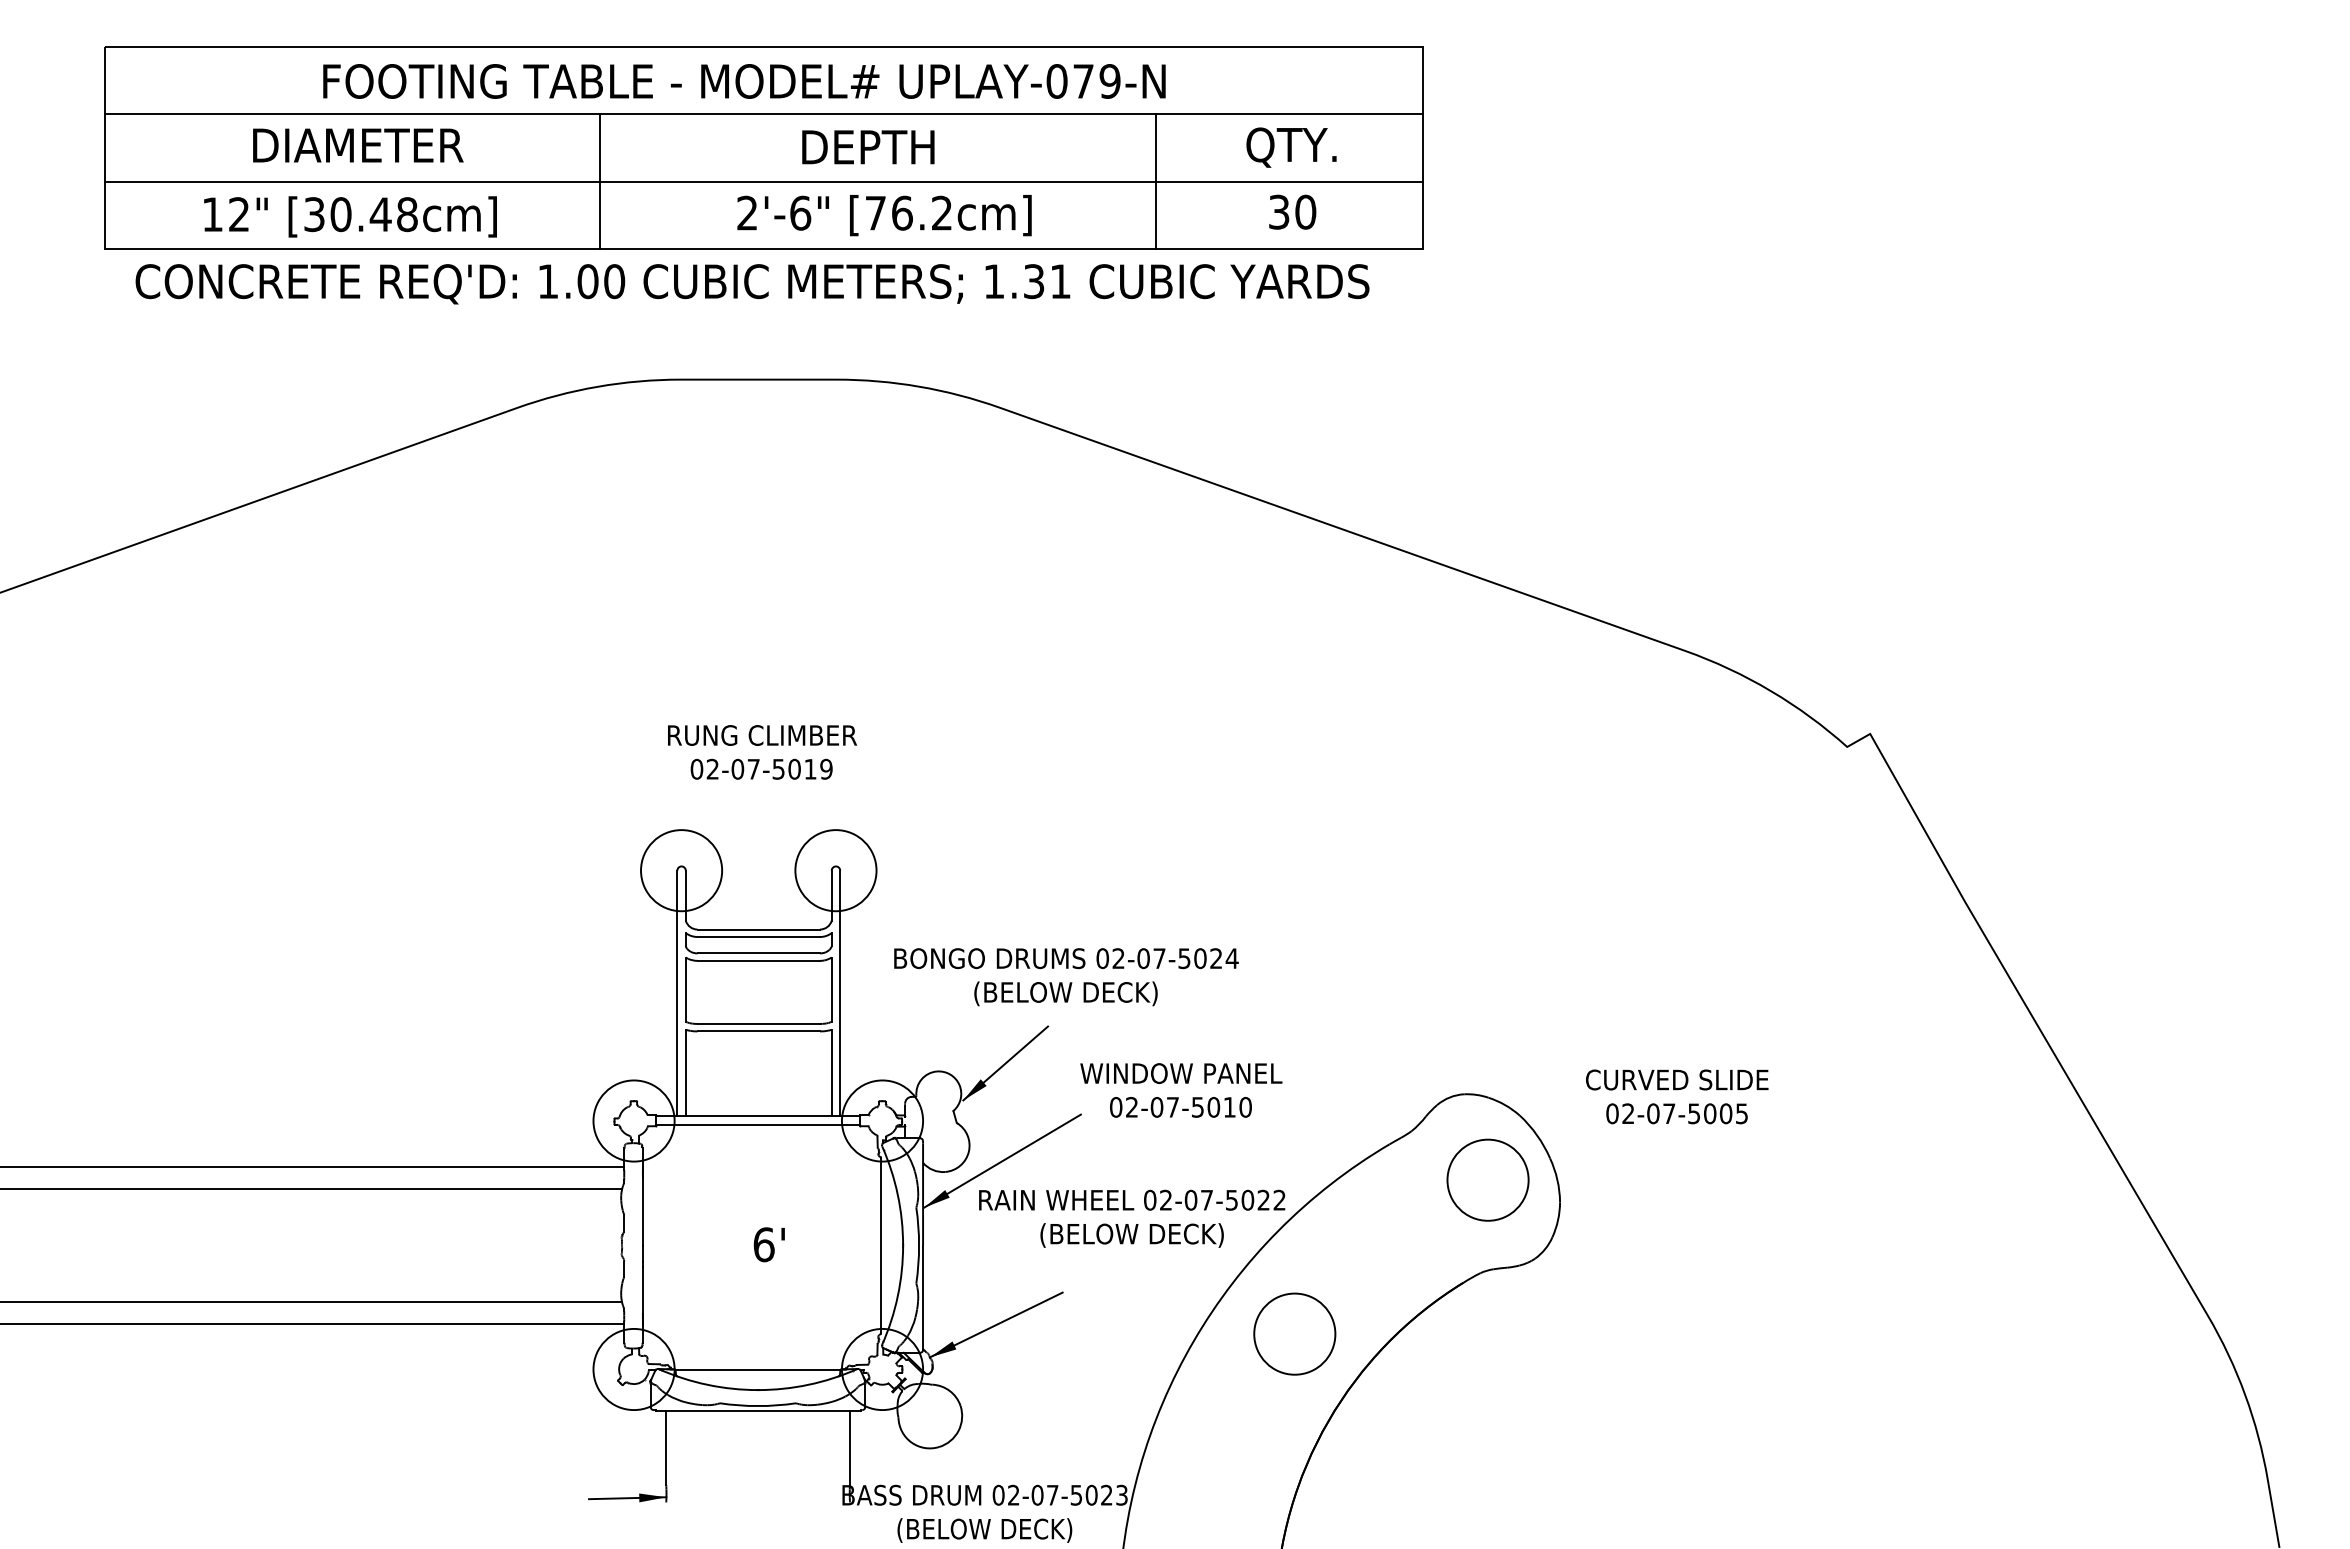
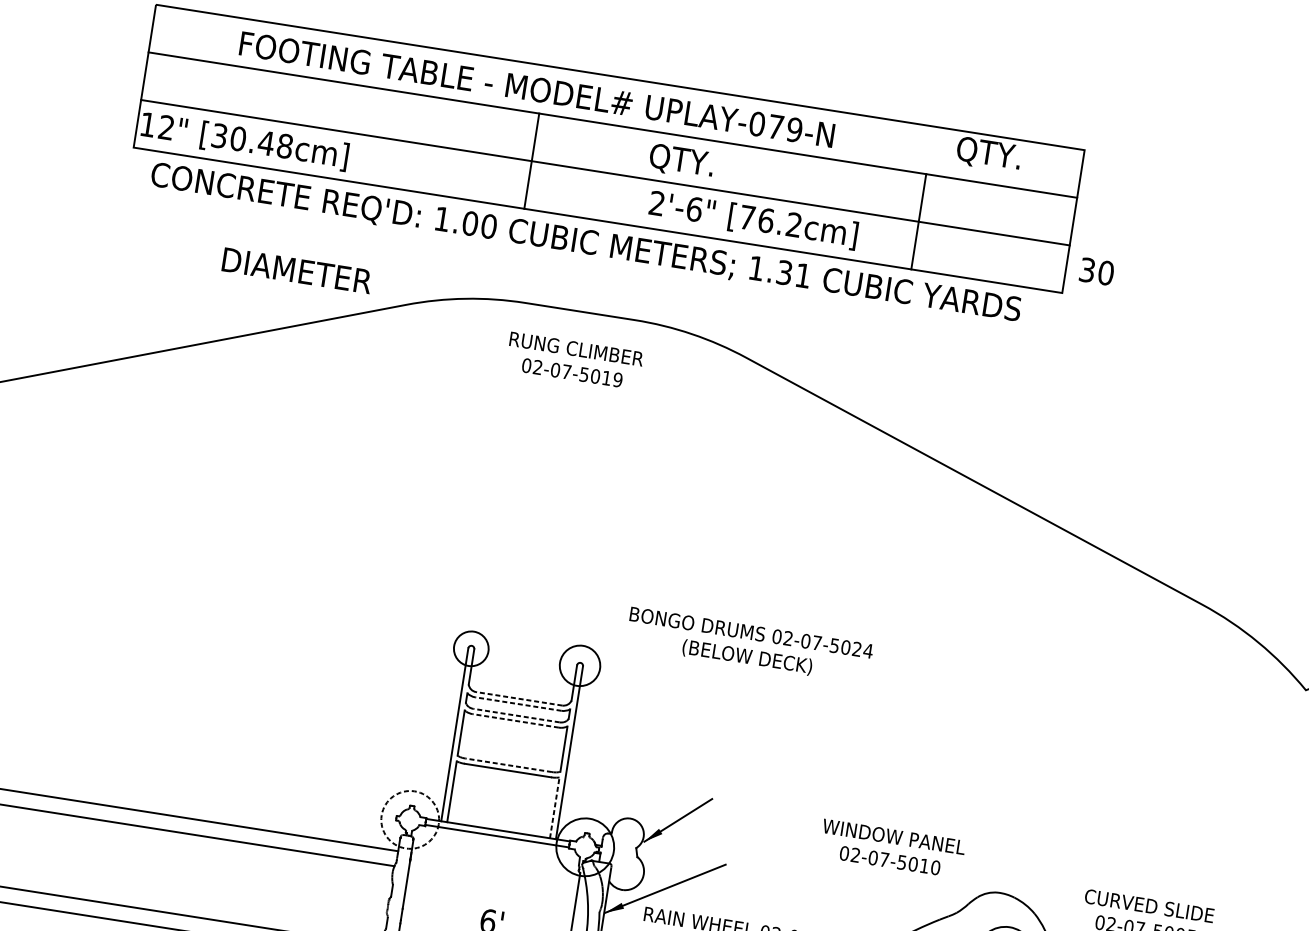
text: (744, 81) -> (537, 89), moved
text: (358, 145) -> (297, 270), moved
text: (1291, 147) -> (988, 154), moved
text: (868, 149) -> (682, 161), DEPTH -> QTY.
line: (599, 181) -> (531, 161), moved
line: (1156, 181) -> (919, 221), moved
text: (1292, 211) -> (1096, 271), moved
text: (884, 215) -> (753, 220), moved
text: (350, 216) -> (244, 141), moved
text: (762, 752) -> (574, 361), moved
circle: (681, 870) -> (471, 648), size x0.6
circle: (835, 870) -> (579, 665), size x0.7
line: (758, 929) -> (519, 698), solid -> dashed
line: (758, 937) -> (518, 704), solid -> dashed
line: (758, 953) -> (516, 715), solid -> dashed
line: (758, 960) -> (515, 720), solid -> dashed
text: (1066, 977) -> (749, 646), moved
line: (758, 1023) -> (508, 764), solid -> dashed
line: (831, 1072) -> (554, 807), solid -> dashed
text: (1181, 1090) -> (892, 848), moved
circle: (633, 1120) -> (409, 819), solid -> dashed

